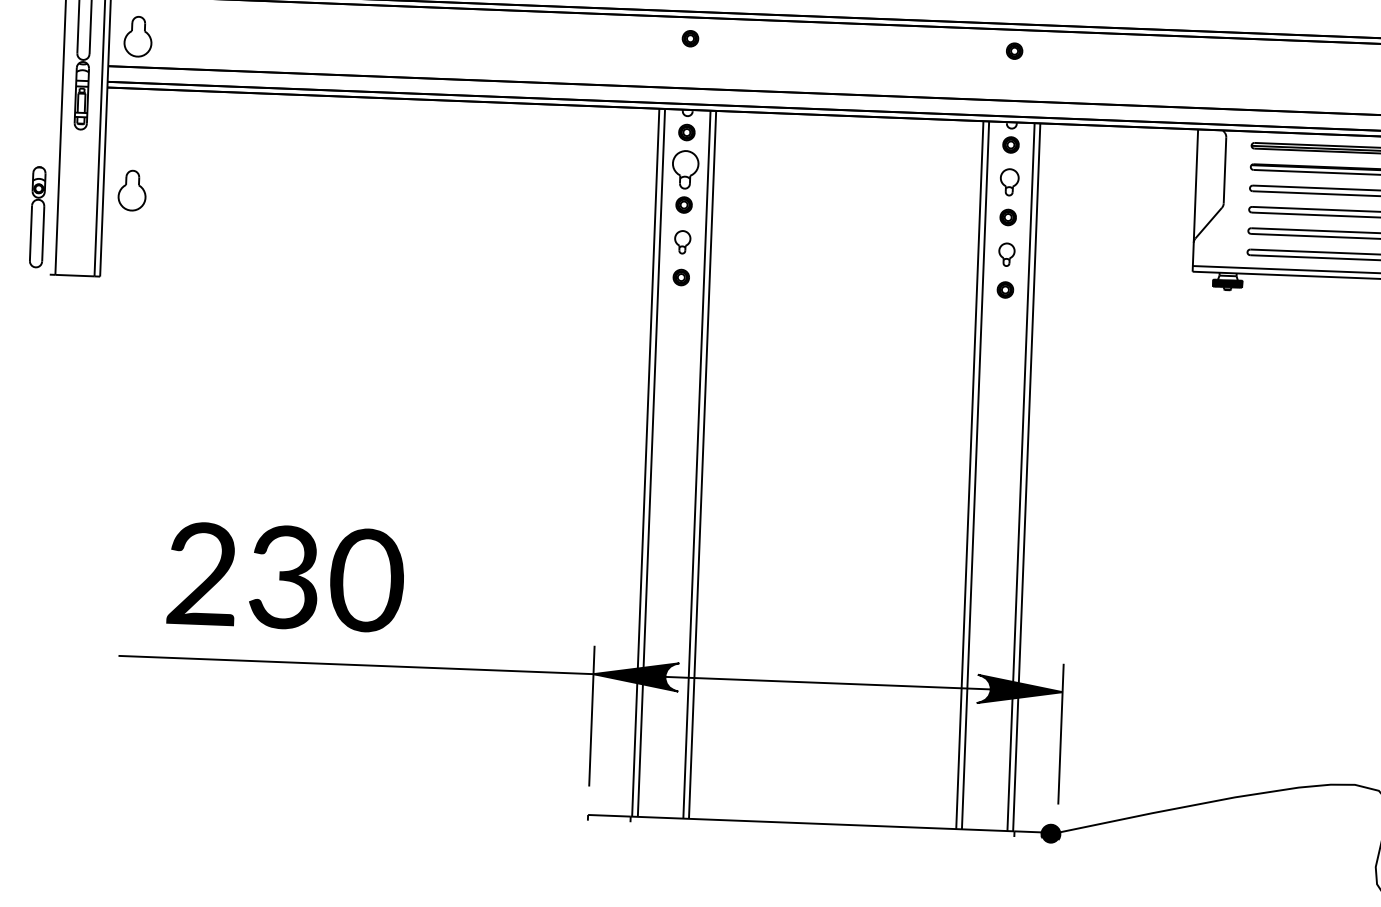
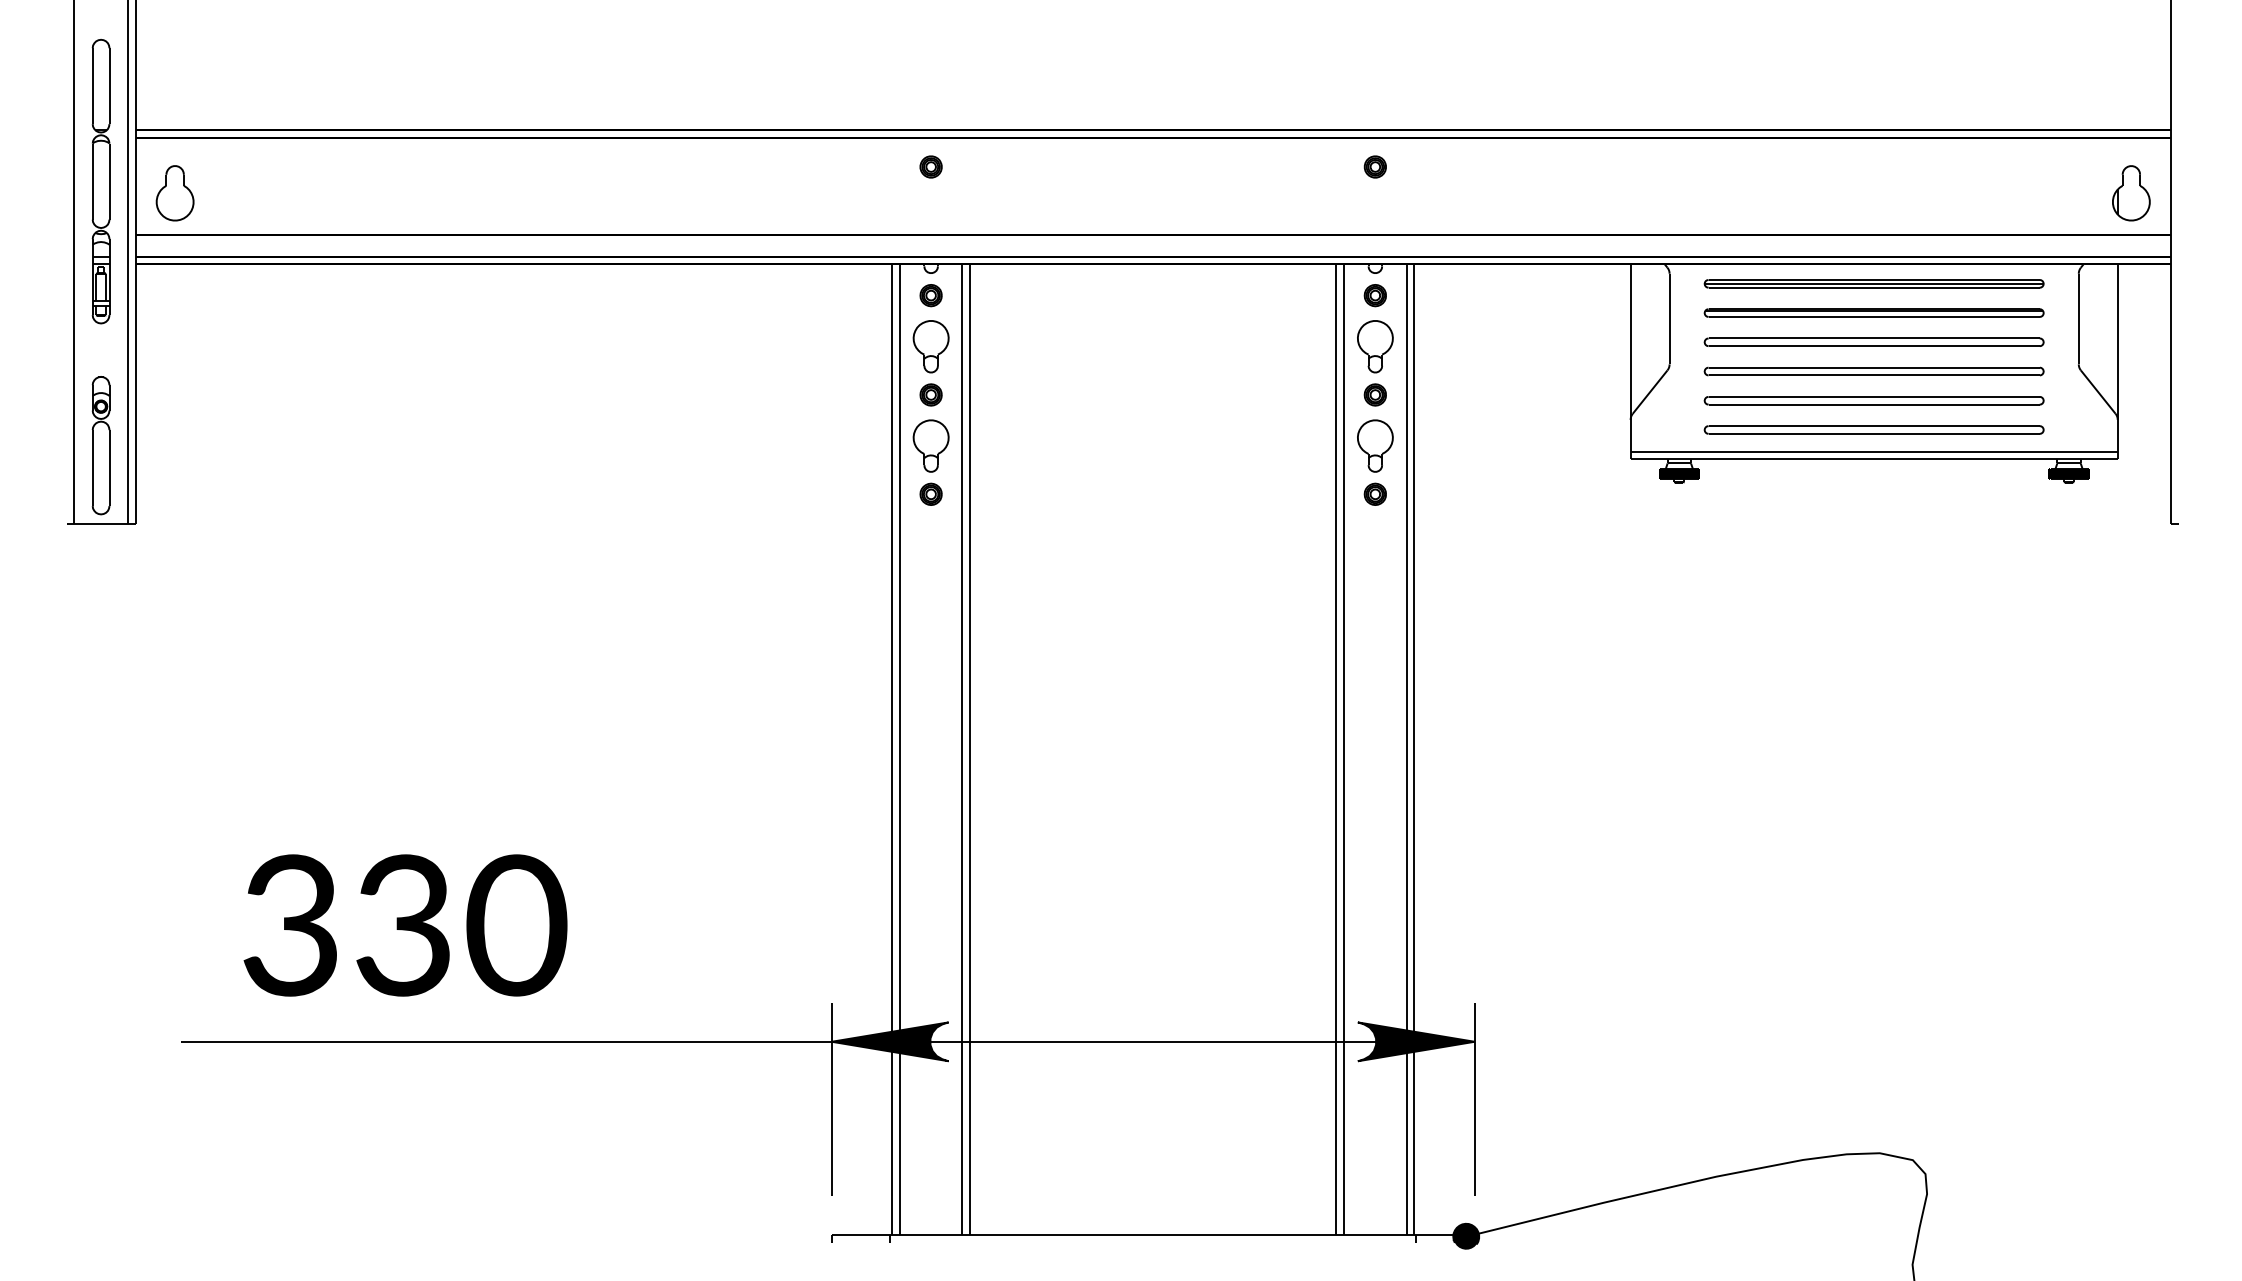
part: (1009, 182) -> (1375, 346), size x1.43
part: (131, 190) -> (174, 404), removed
part: (37, 217) -> (100, 445), moved
part: (682, 241) -> (930, 445), size x1.67
part: (1006, 254) -> (1375, 445), size x1.67
text: (201, 574) -> (290, 925), 230 -> 330

